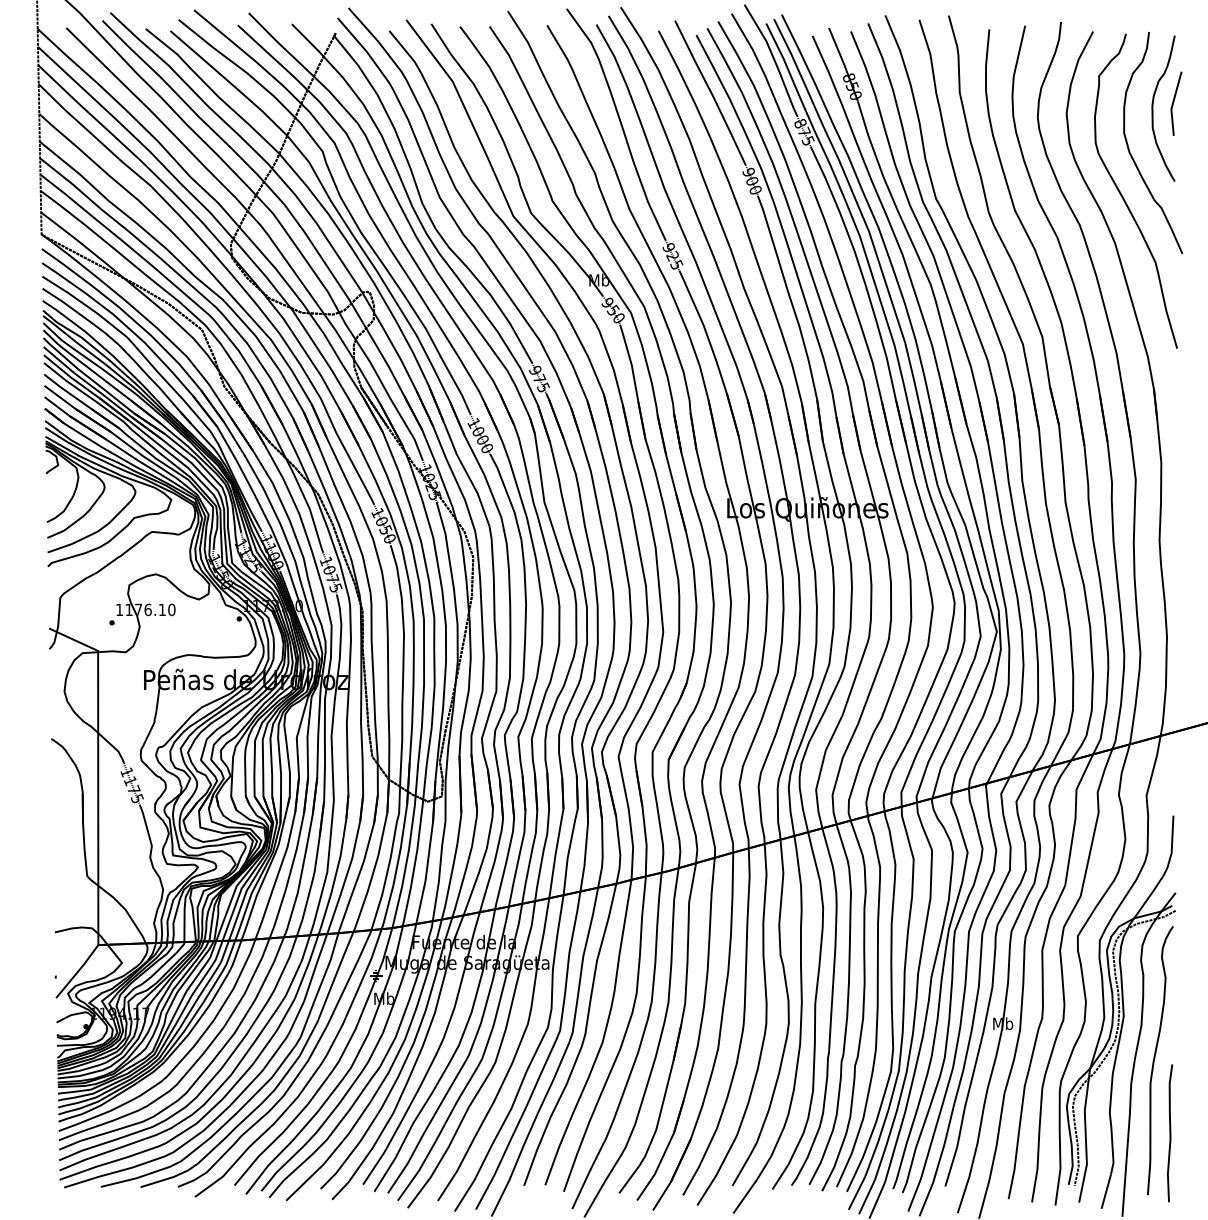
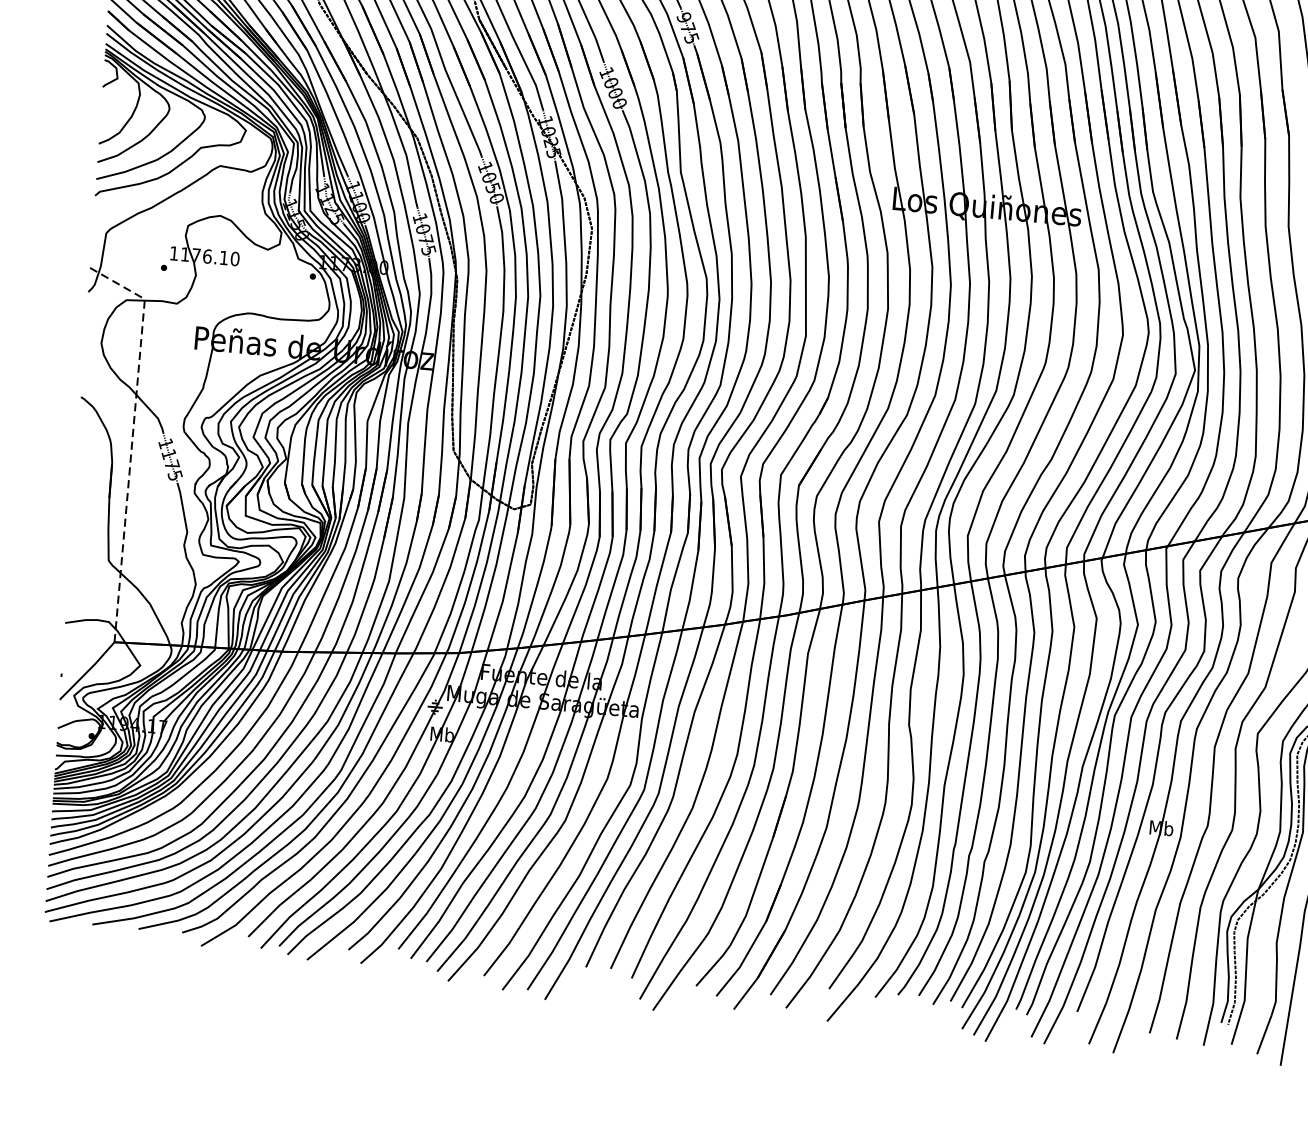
line: (98, 770) -> (132, 438), solid -> dashed

